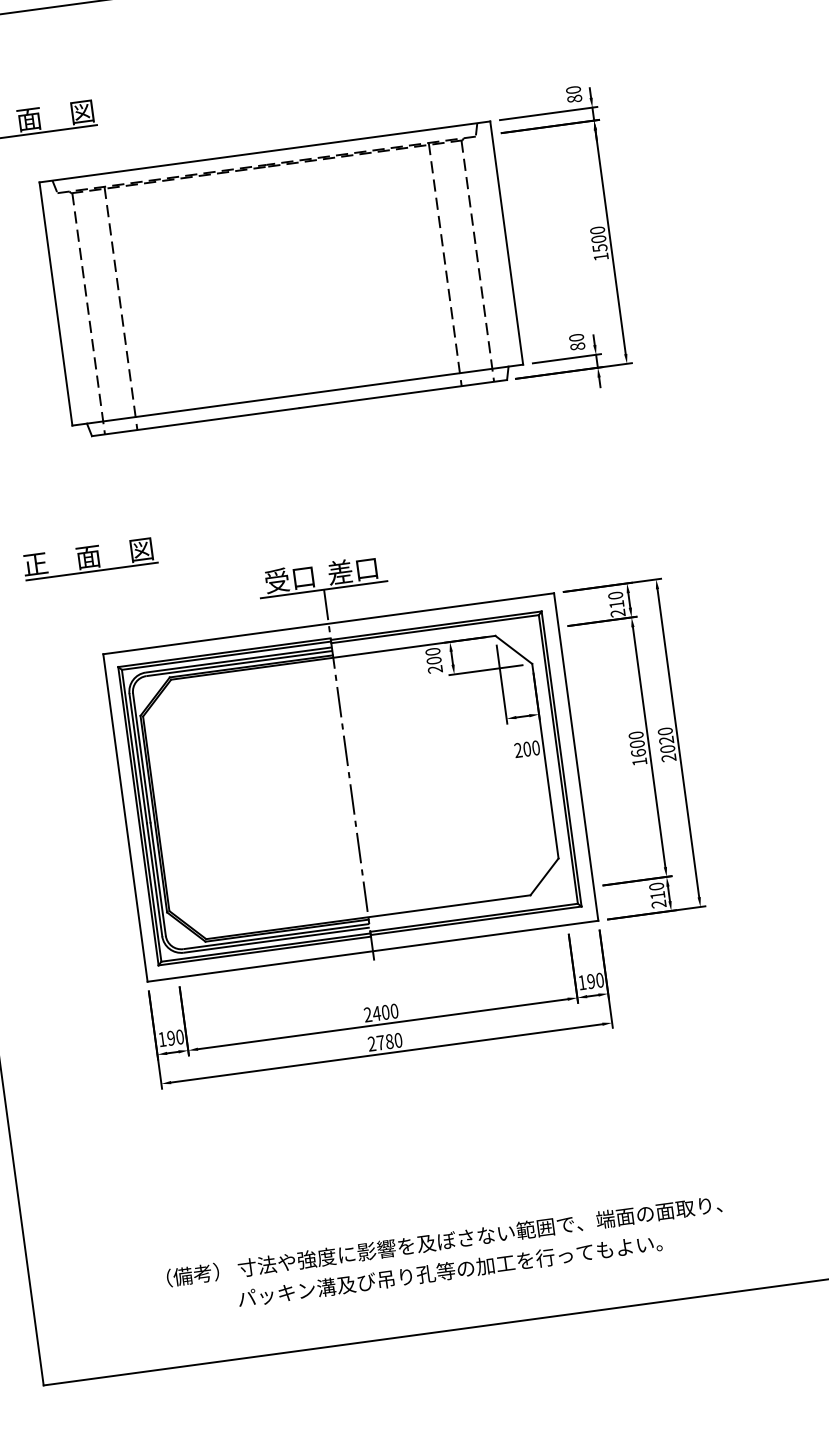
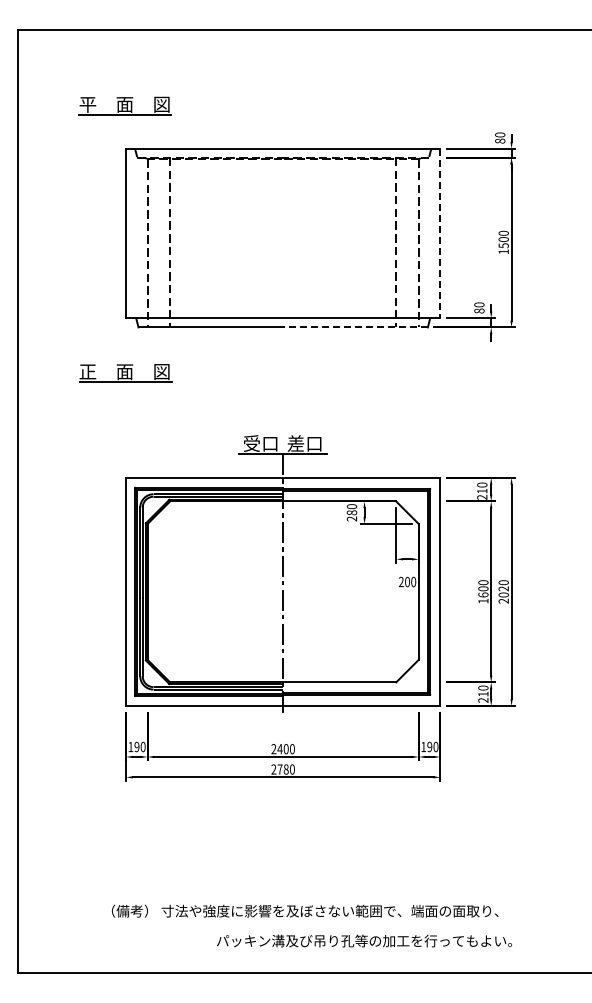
line: (506, 242) -> (440, 233), solid -> dashed
line: (403, 394) -> (355, 327), solid -> dashed
part: (89, 559) -> (125, 373), moved
text: (433, 660) -> (351, 512), 200 -> 280
text: (450, 1270) -> (364, 940), moved

